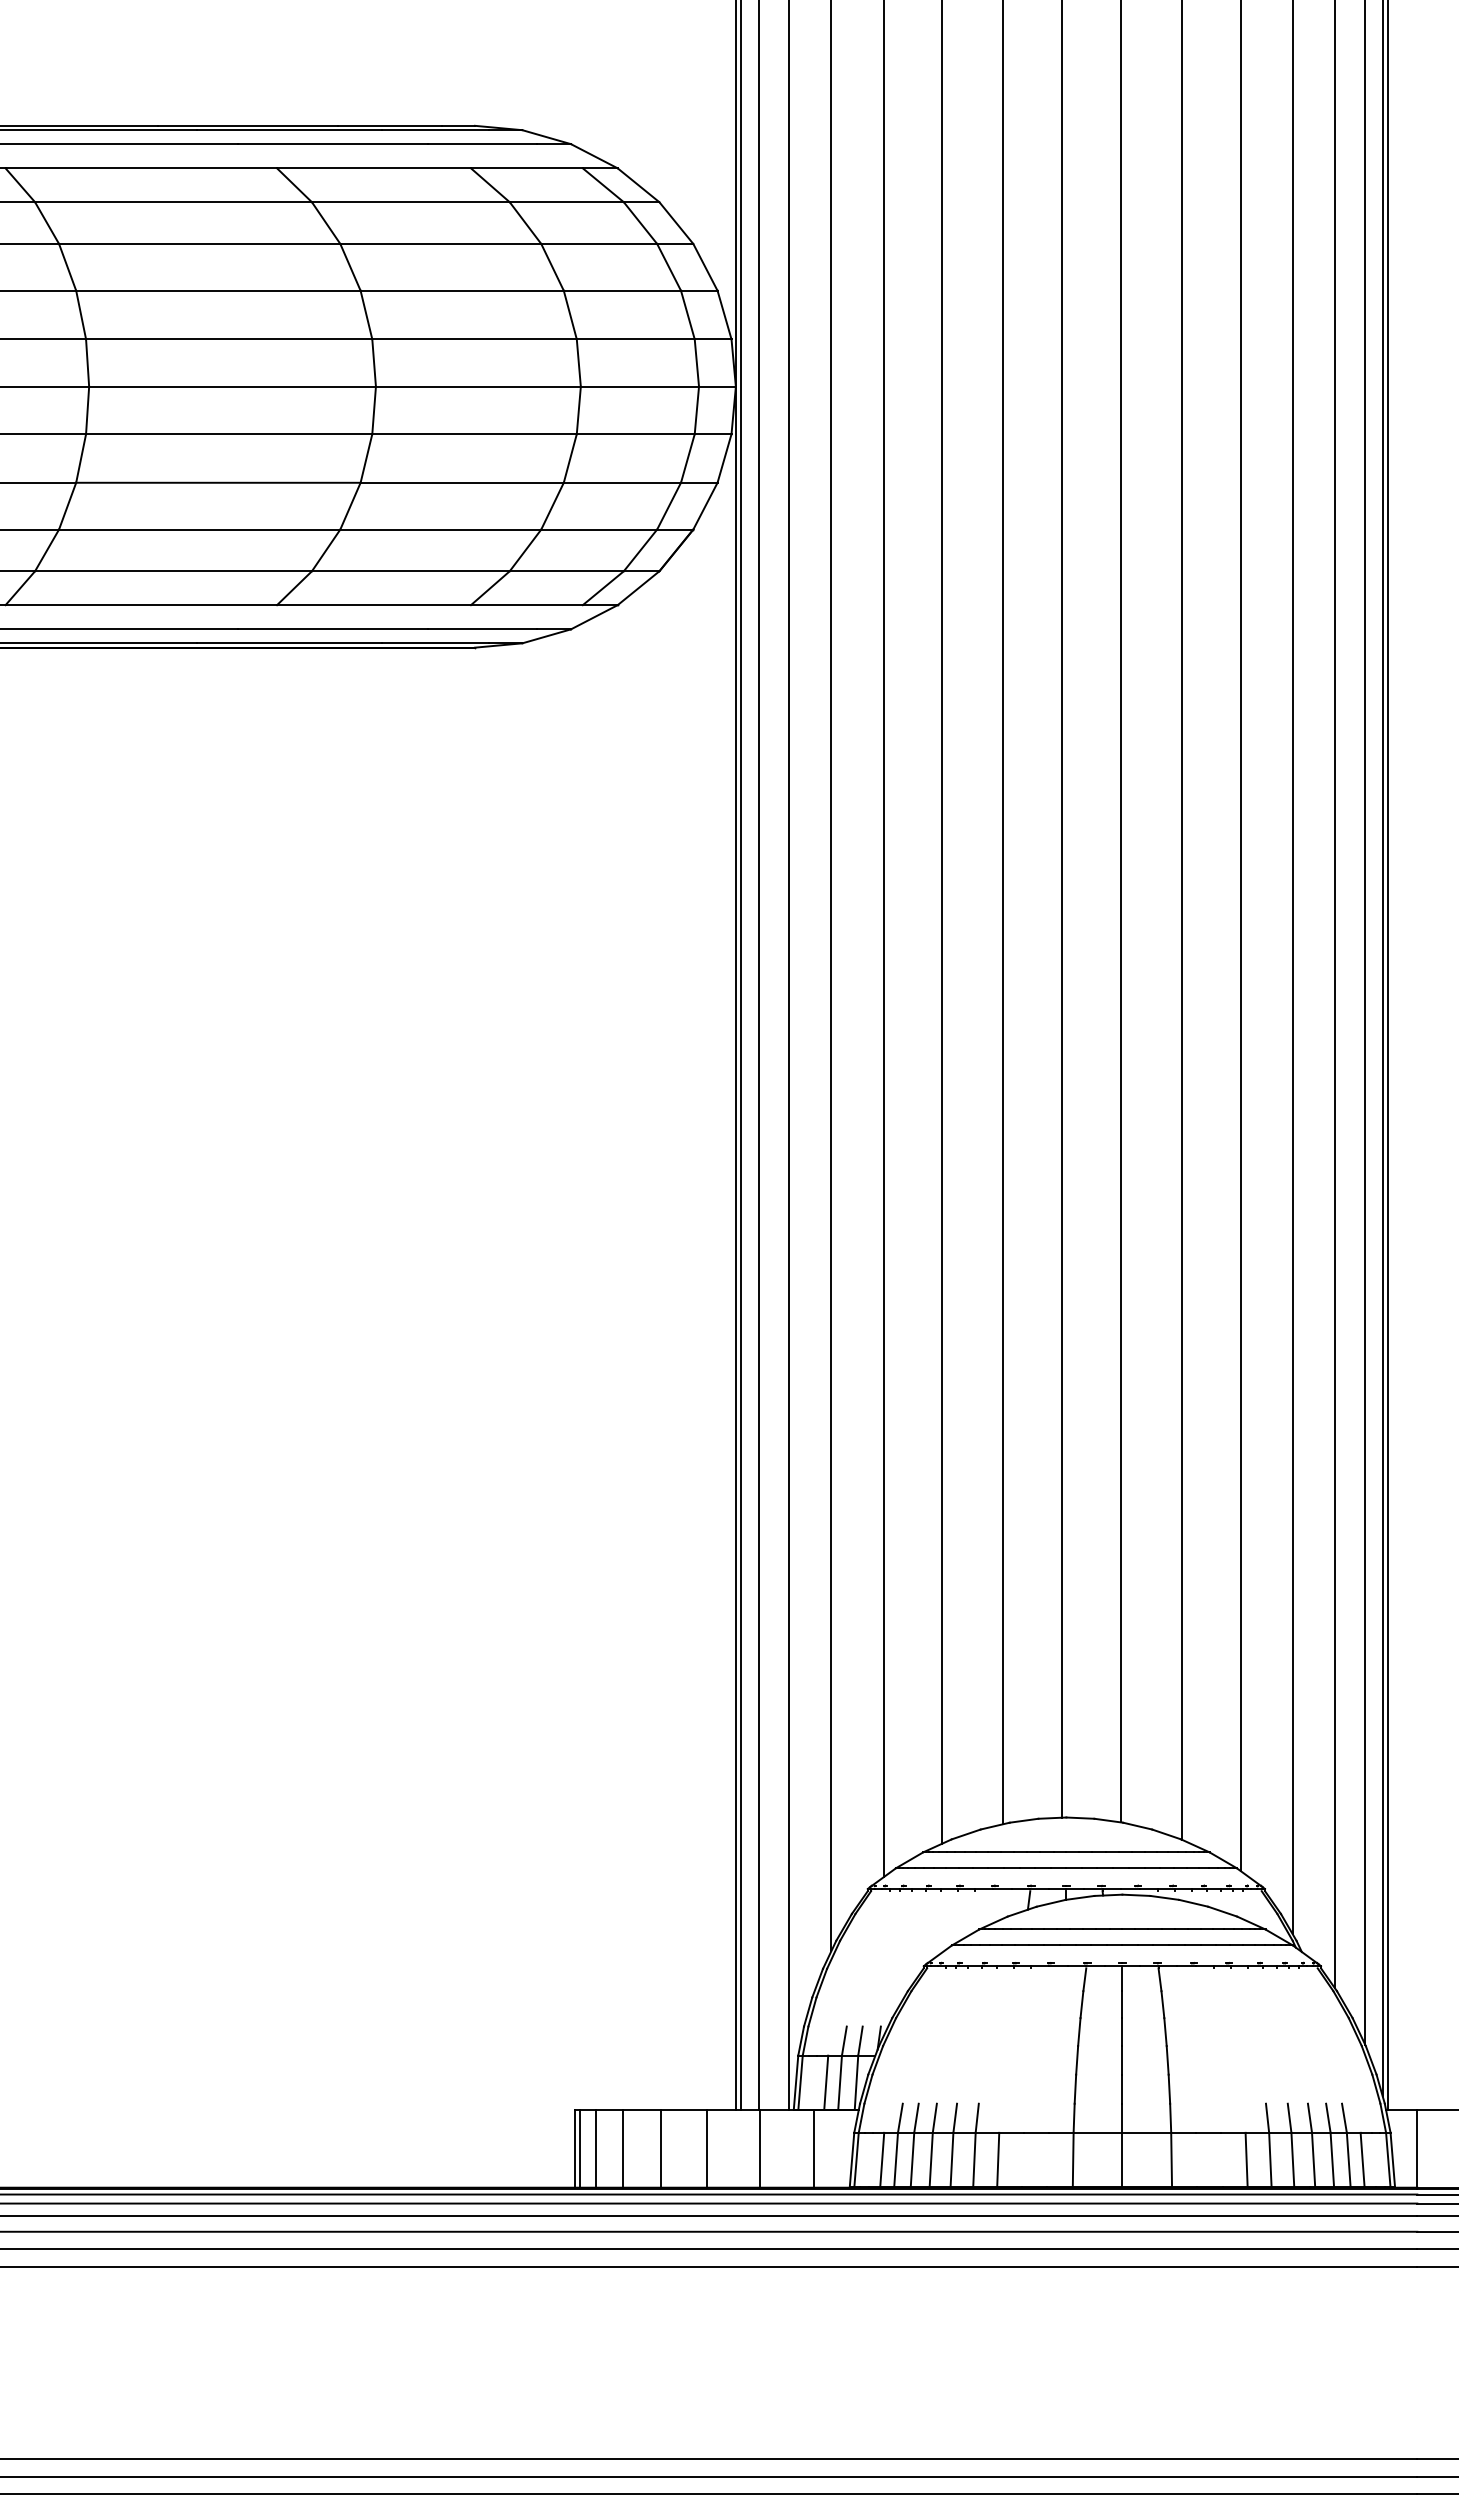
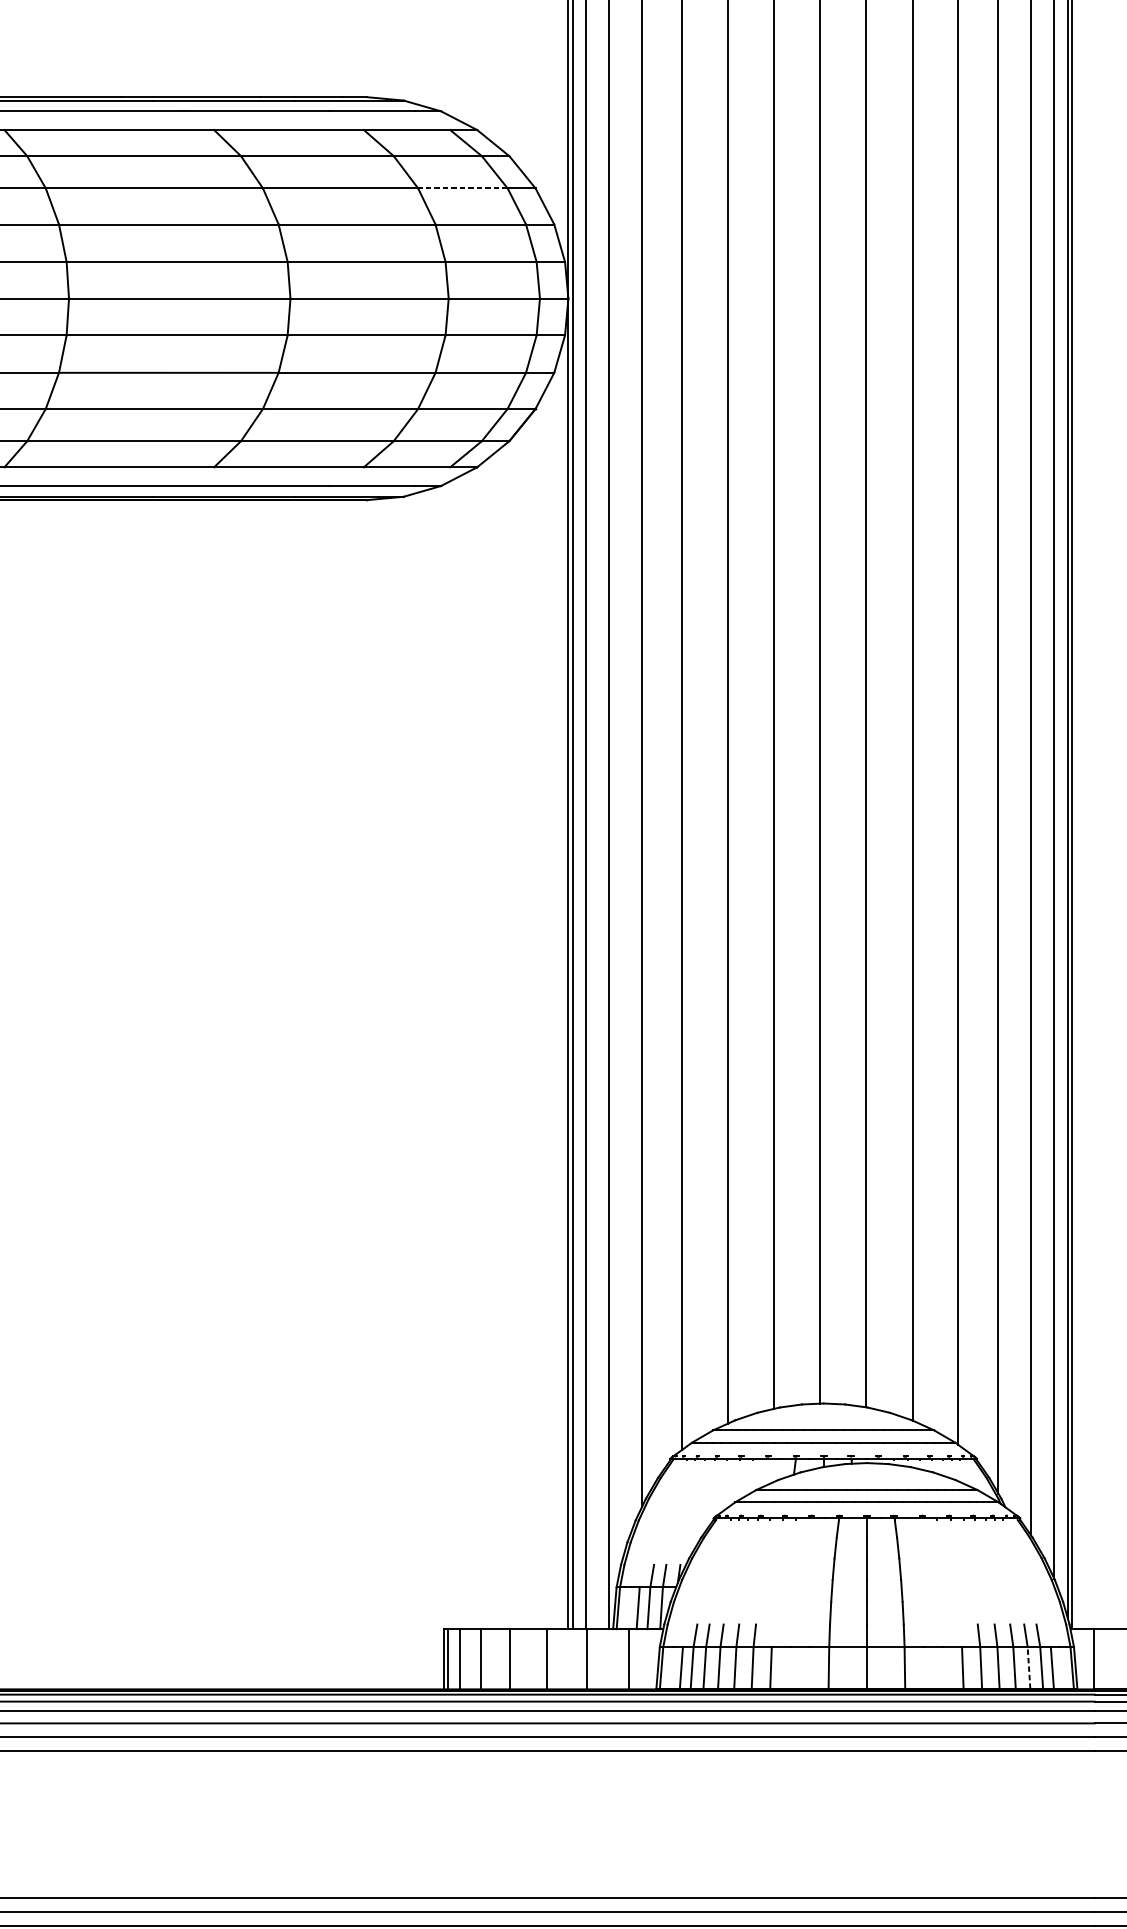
line: (599, 243) -> (463, 188), solid -> dashed
line: (1332, 2159) -> (1029, 1667), solid -> dashed

